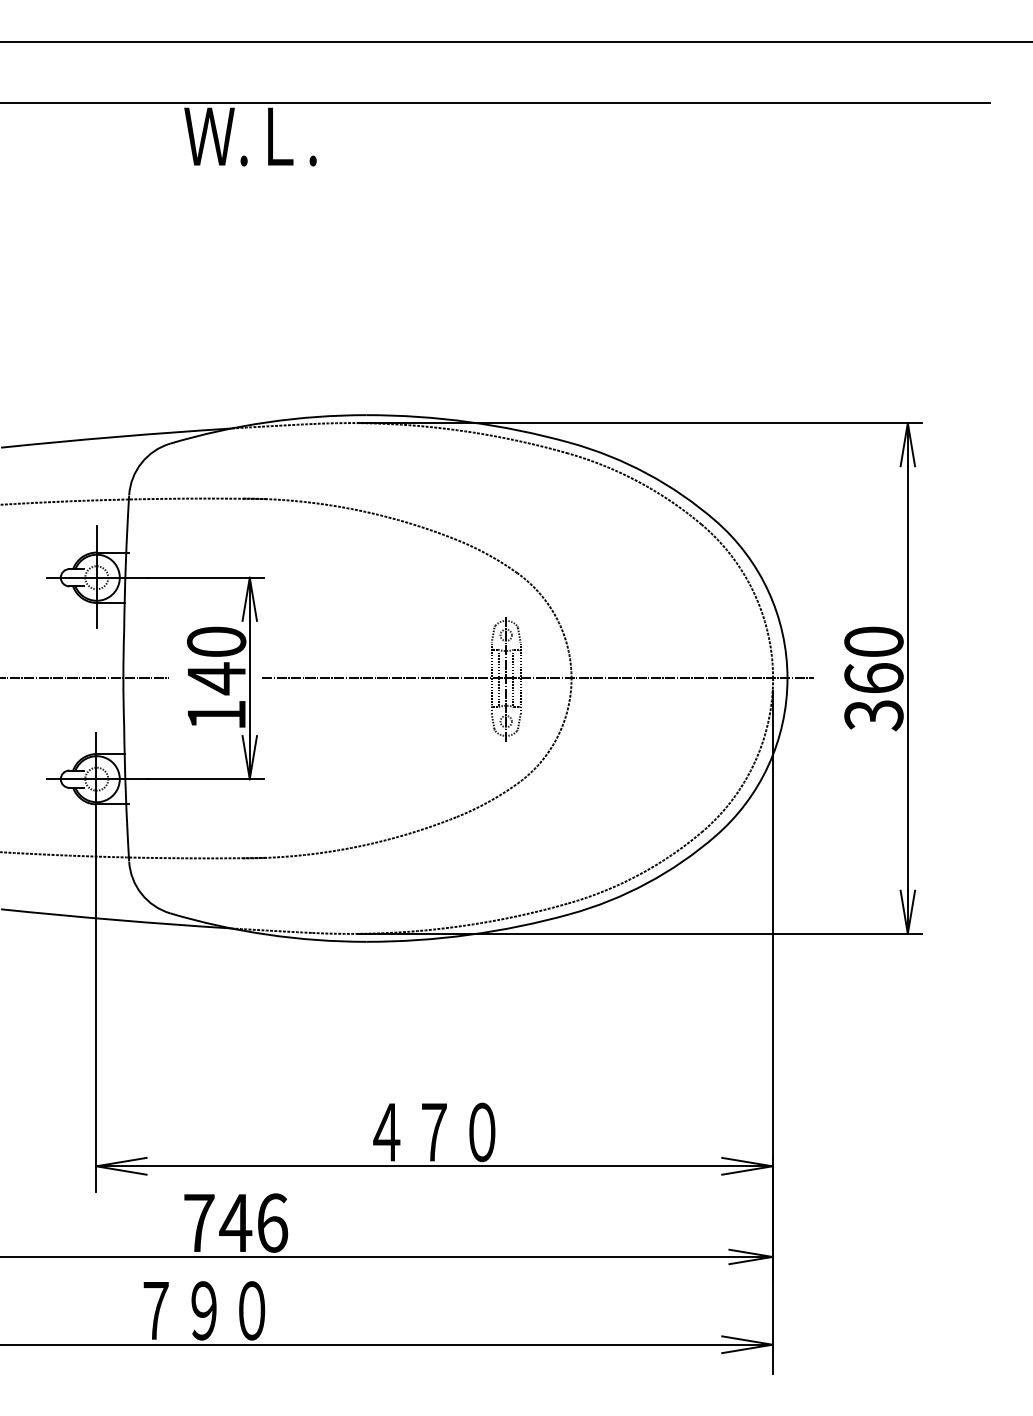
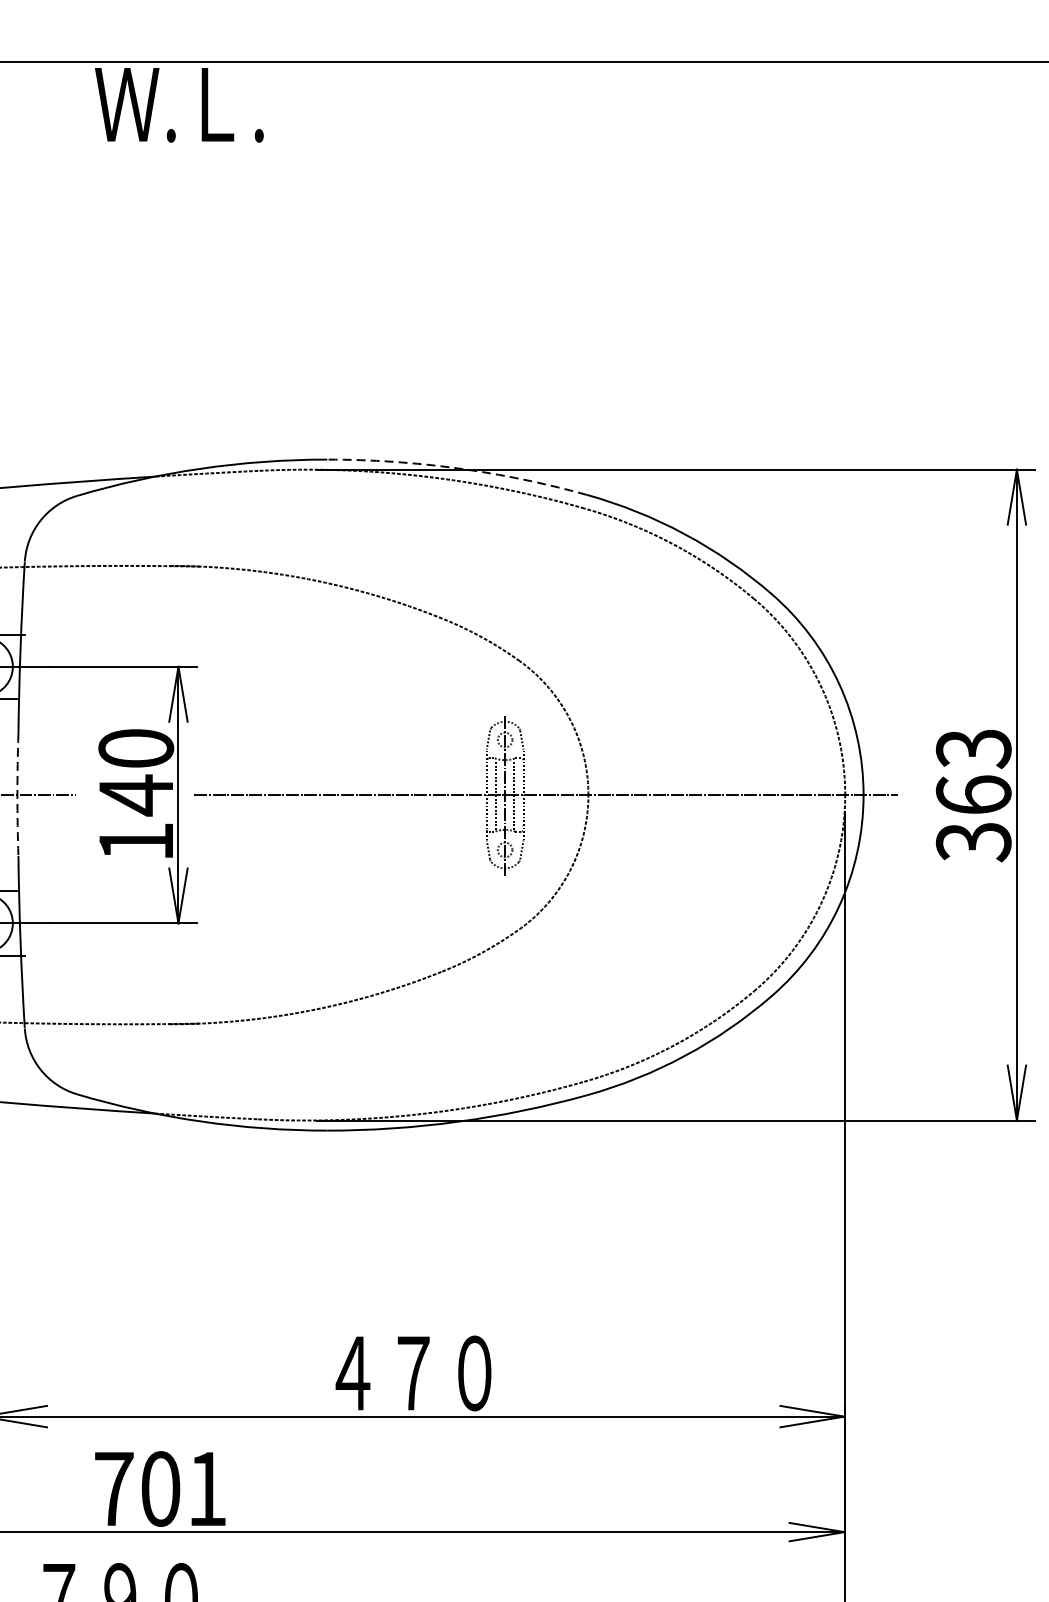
arc: (469, 422) -> (458, 468), solid -> dashed
text: (873, 641) -> (973, 747), 360 -> 363
arc: (123, 678) -> (17, 795), solid -> dashed
text: (253, 1222) -> (183, 1488), 746 -> 701

